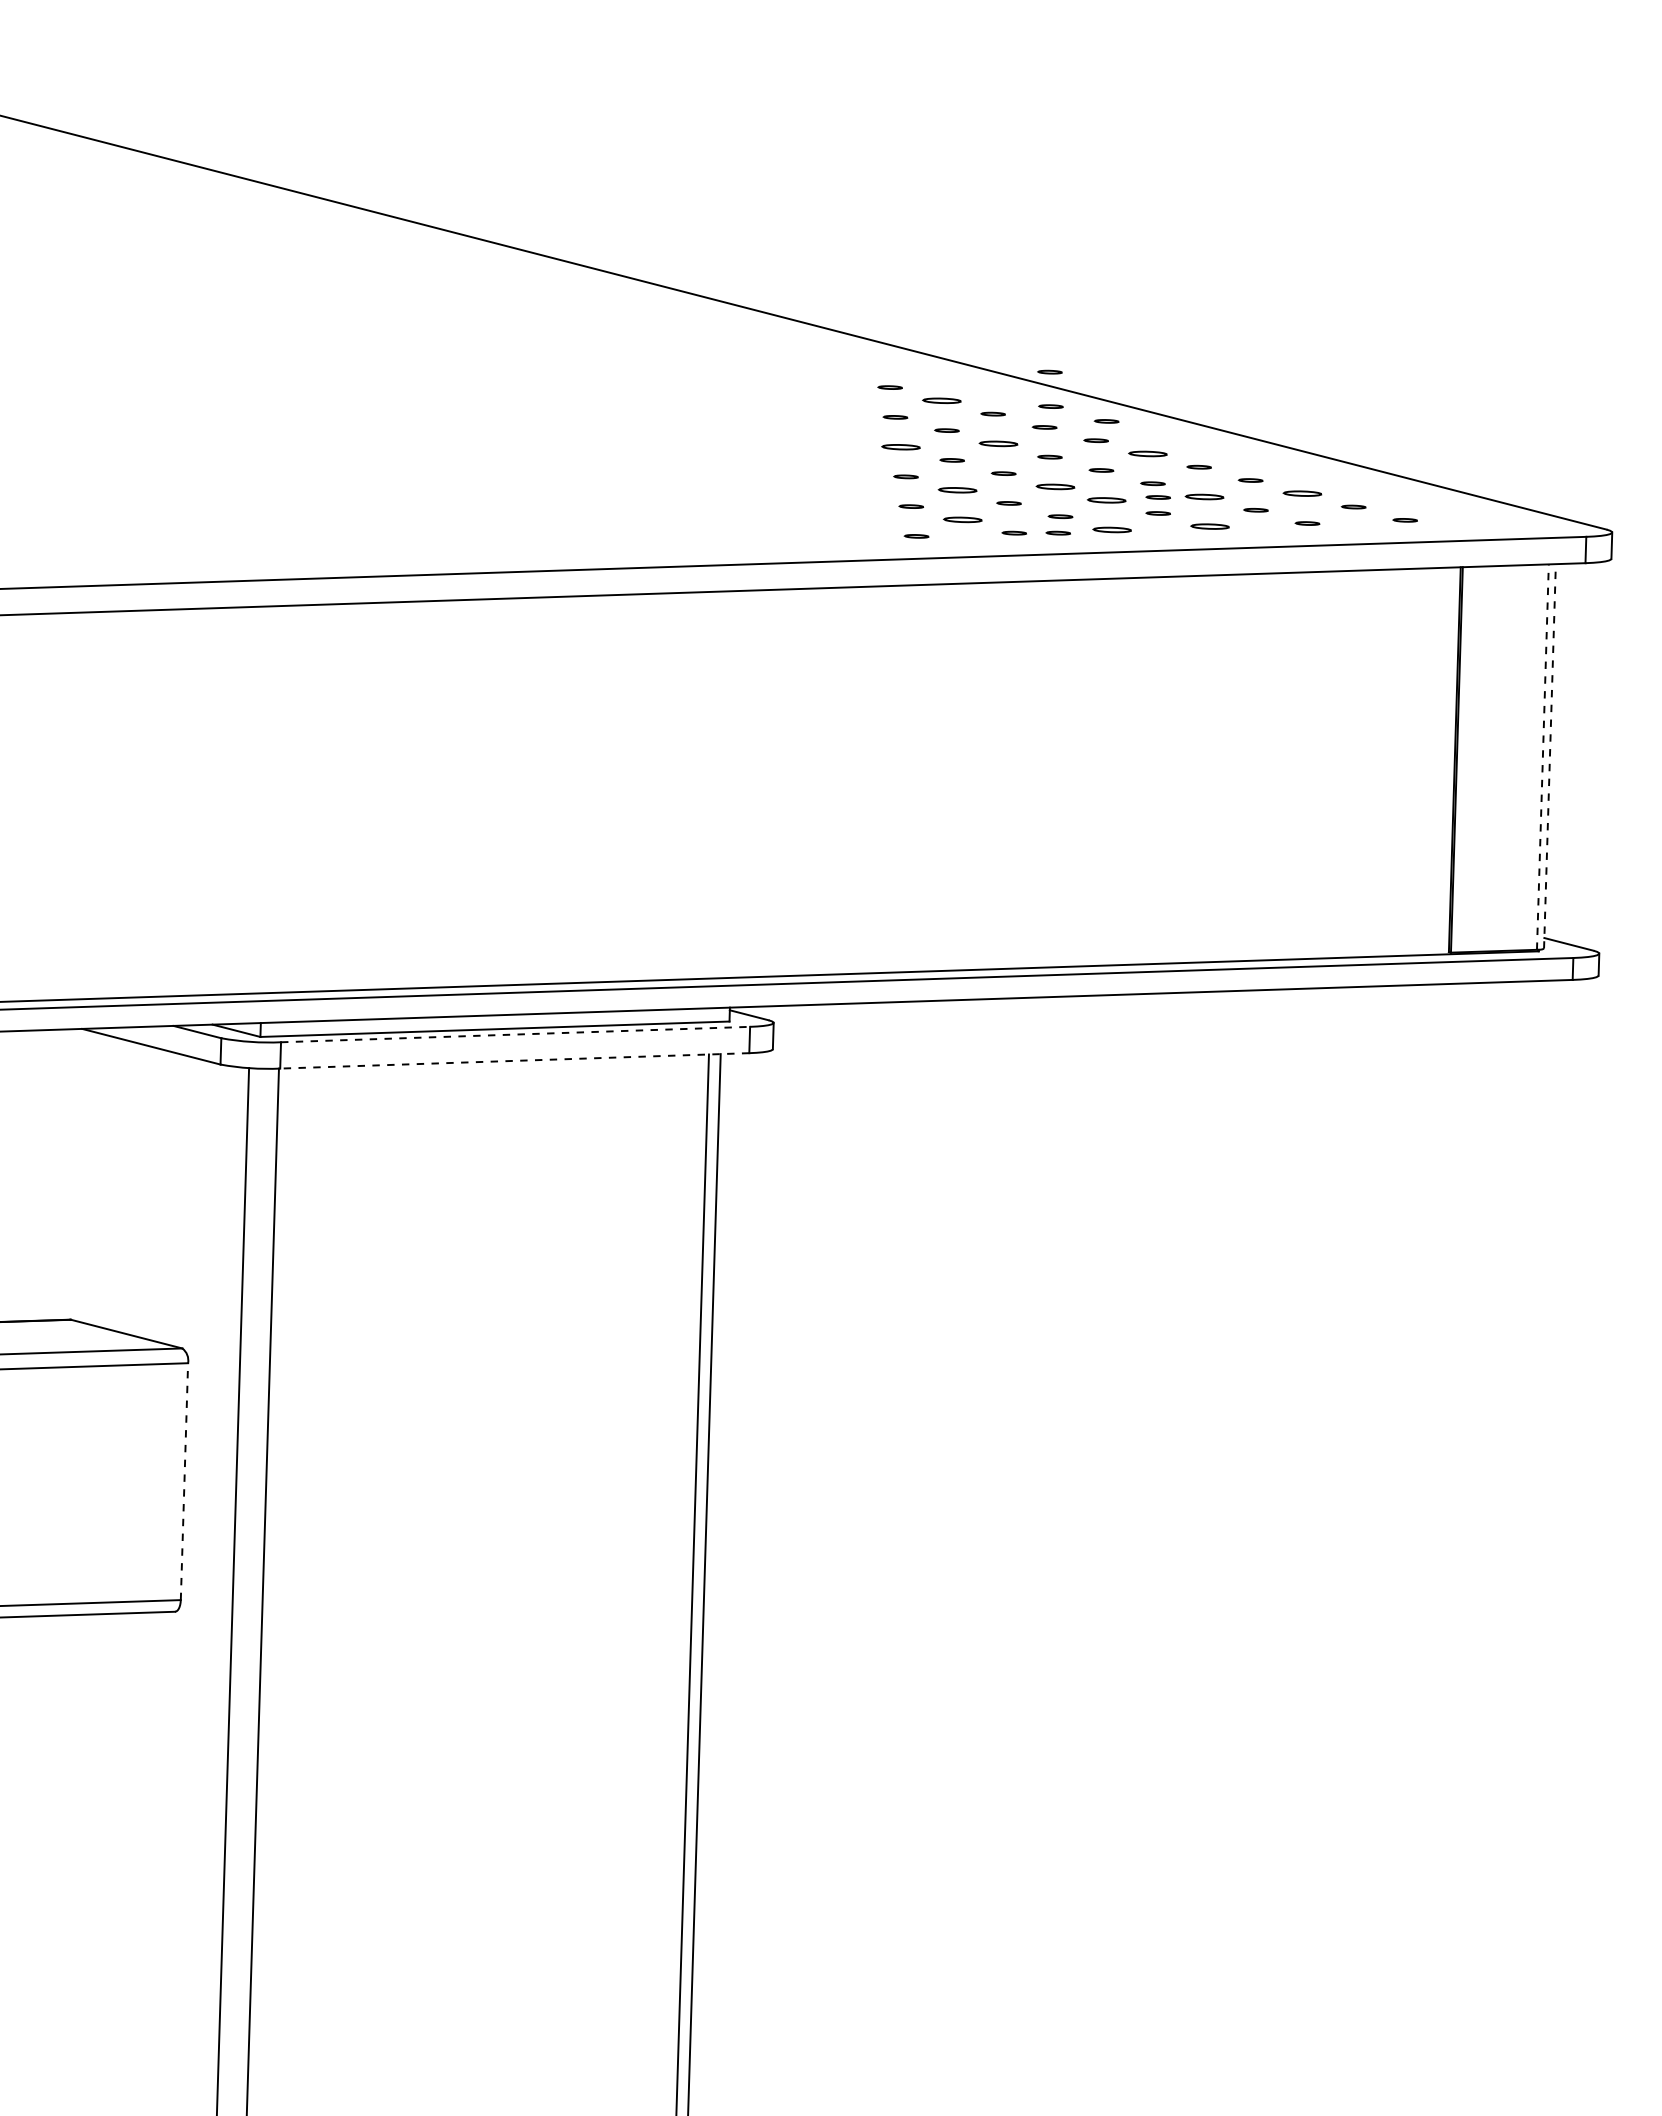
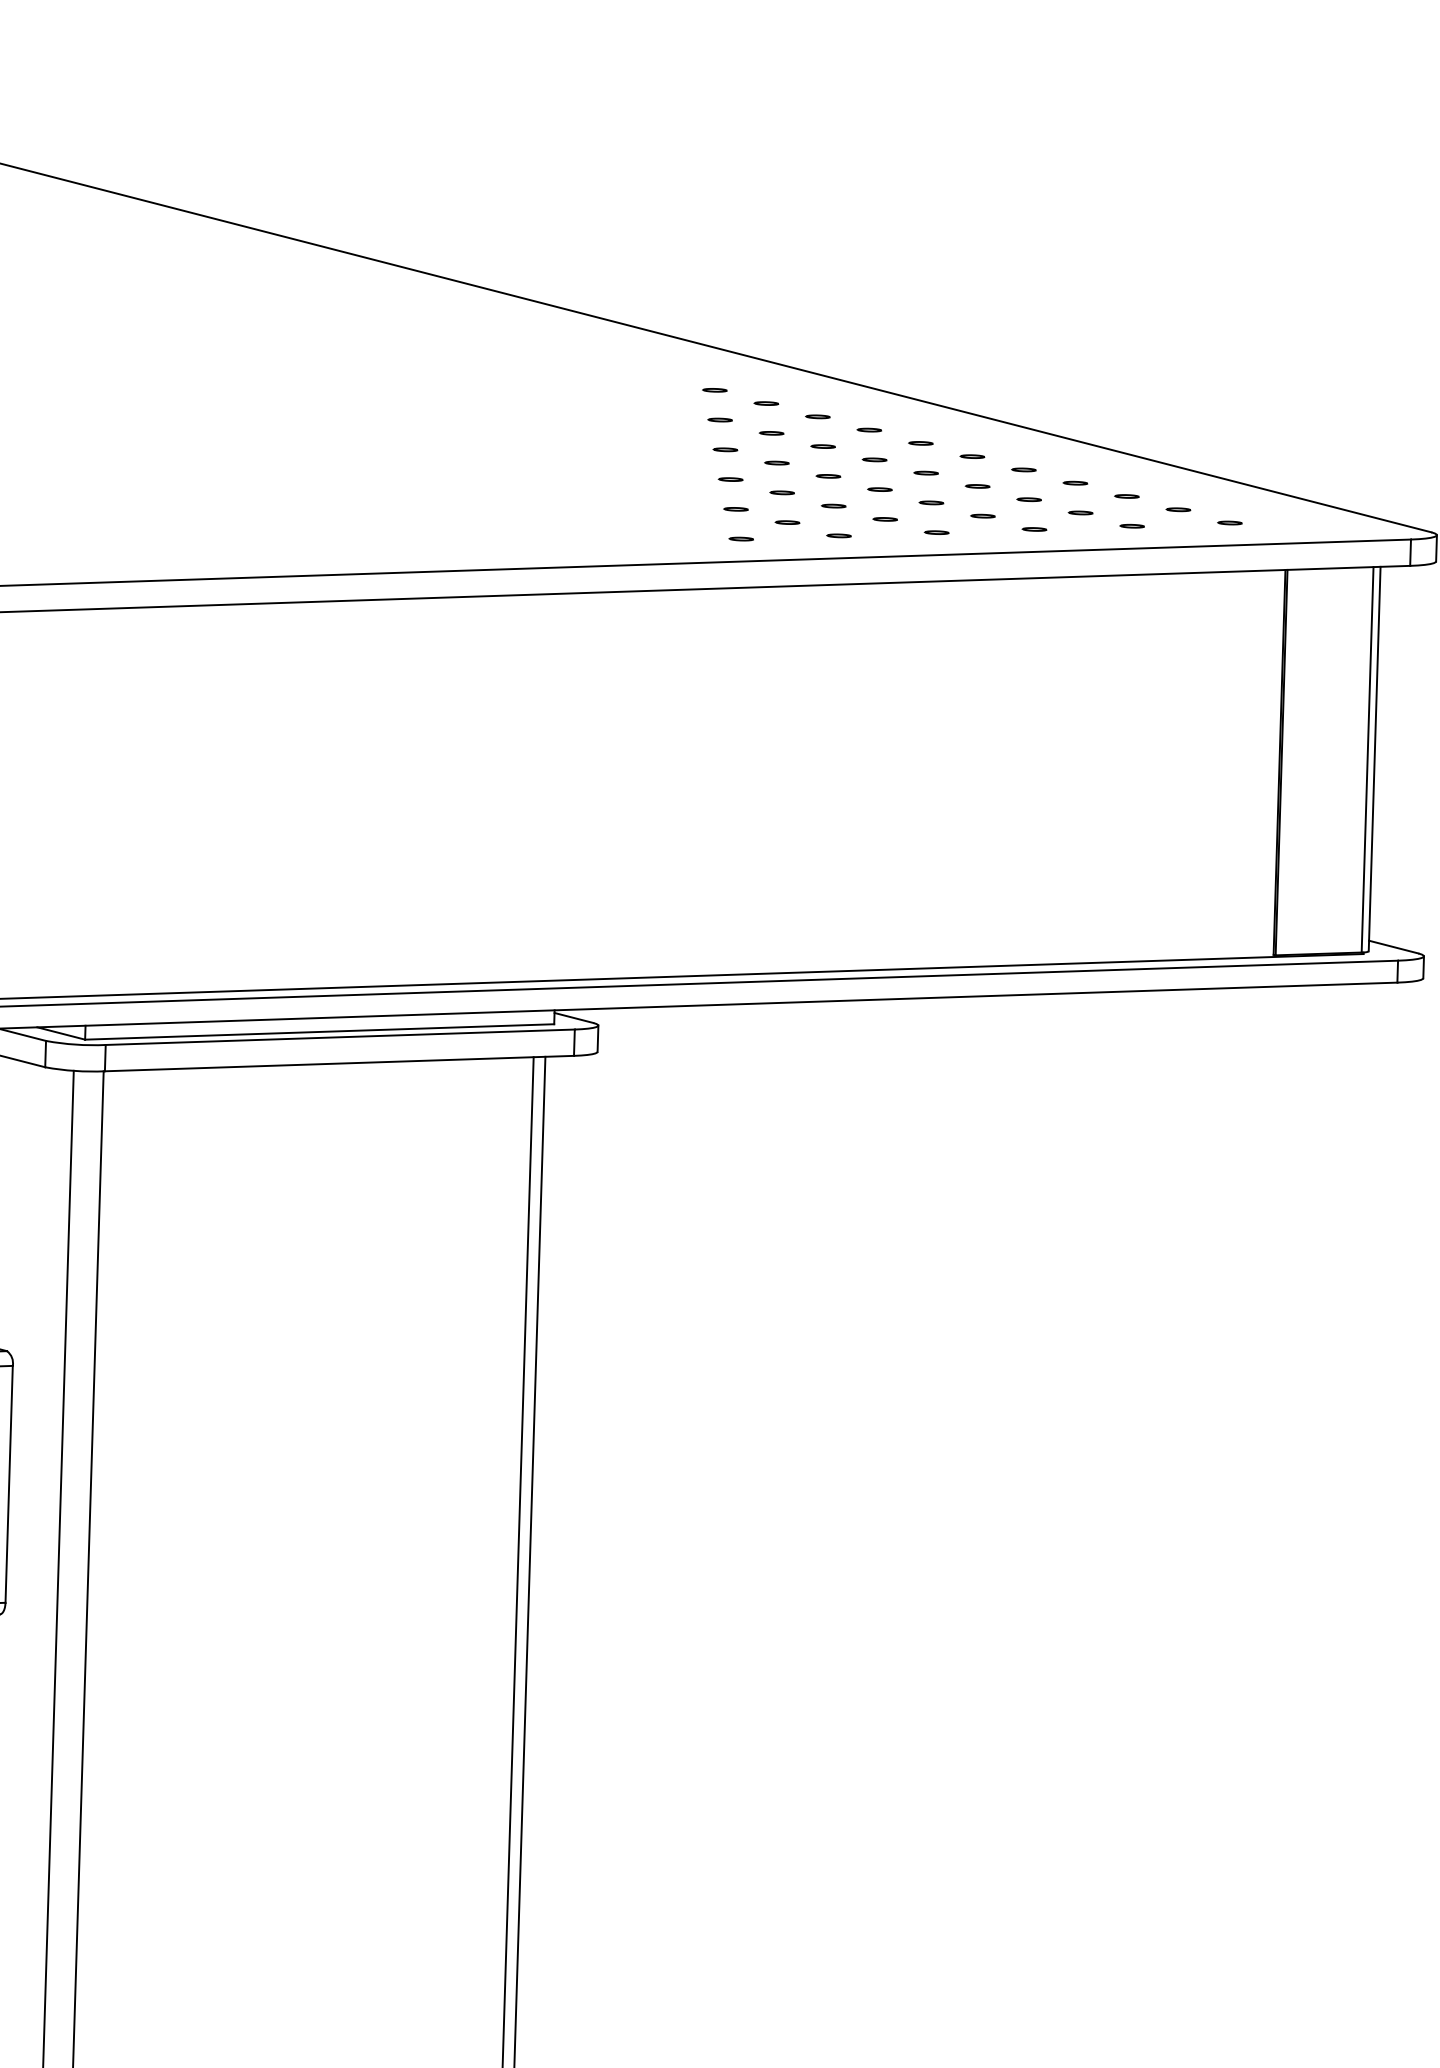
part: (1049, 371) -> (874, 374), removed
part: (941, 400) -> (766, 403), size x0.62
line: (1050, 406) -> (875, 409), removed
line: (1106, 421) -> (931, 424), removed
part: (998, 443) -> (823, 446), size x0.62
part: (900, 446) -> (725, 449), size x0.62
part: (1147, 453) -> (972, 456), size x0.62
part: (1054, 486) -> (879, 489), size x0.62
part: (957, 489) -> (782, 492), size x0.62
part: (1301, 493) -> (1126, 496), size x0.62
part: (1204, 496) -> (1029, 499), size x0.62
line: (1157, 497) -> (982, 500), removed
part: (1106, 499) -> (931, 502), size x0.62
part: (962, 519) -> (787, 522), size x0.62
part: (1209, 526) -> (1034, 529), size x0.62
part: (1111, 529) -> (936, 532), size x0.62
part: (1057, 532) -> (882, 535), removed
line: (1549, 755) -> (1374, 758), dashed -> solid
line: (1542, 757) -> (1367, 760), dashed -> solid
line: (515, 1034) -> (340, 1037), dashed -> solid
line: (514, 1060) -> (339, 1063), dashed -> solid
line: (184, 1481) -> (9, 1484), dashed -> solid

